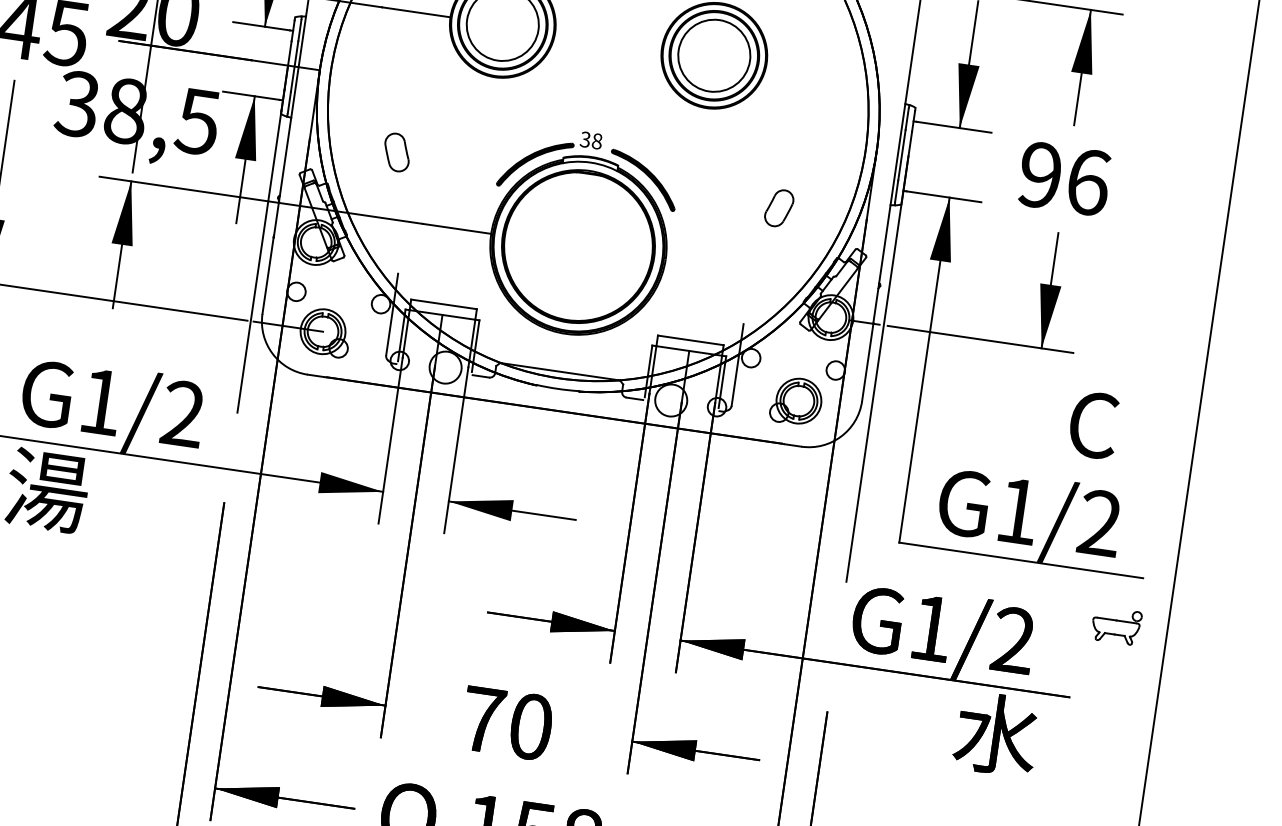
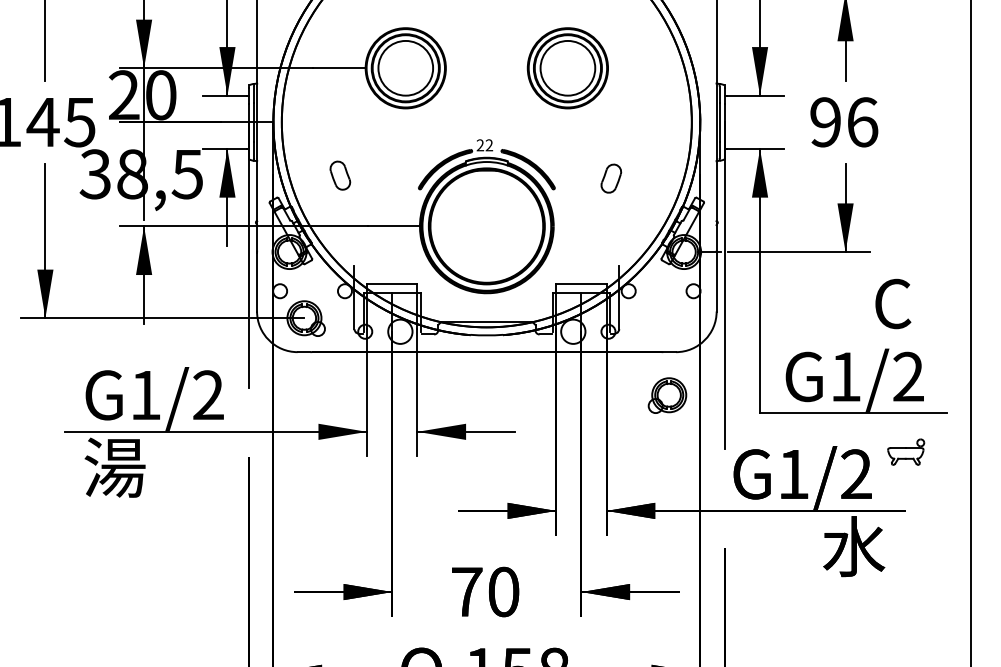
text: (590, 140) -> (484, 145), 38 -> 22
part: (779, 208) -> (611, 178), moved
part: (796, 401) -> (667, 395), moved
part: (1117, 625) -> (906, 451), moved

